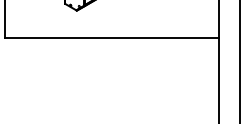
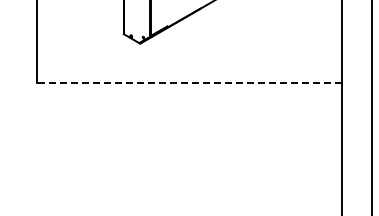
line: (111, 38) -> (189, 82), solid -> dashed

